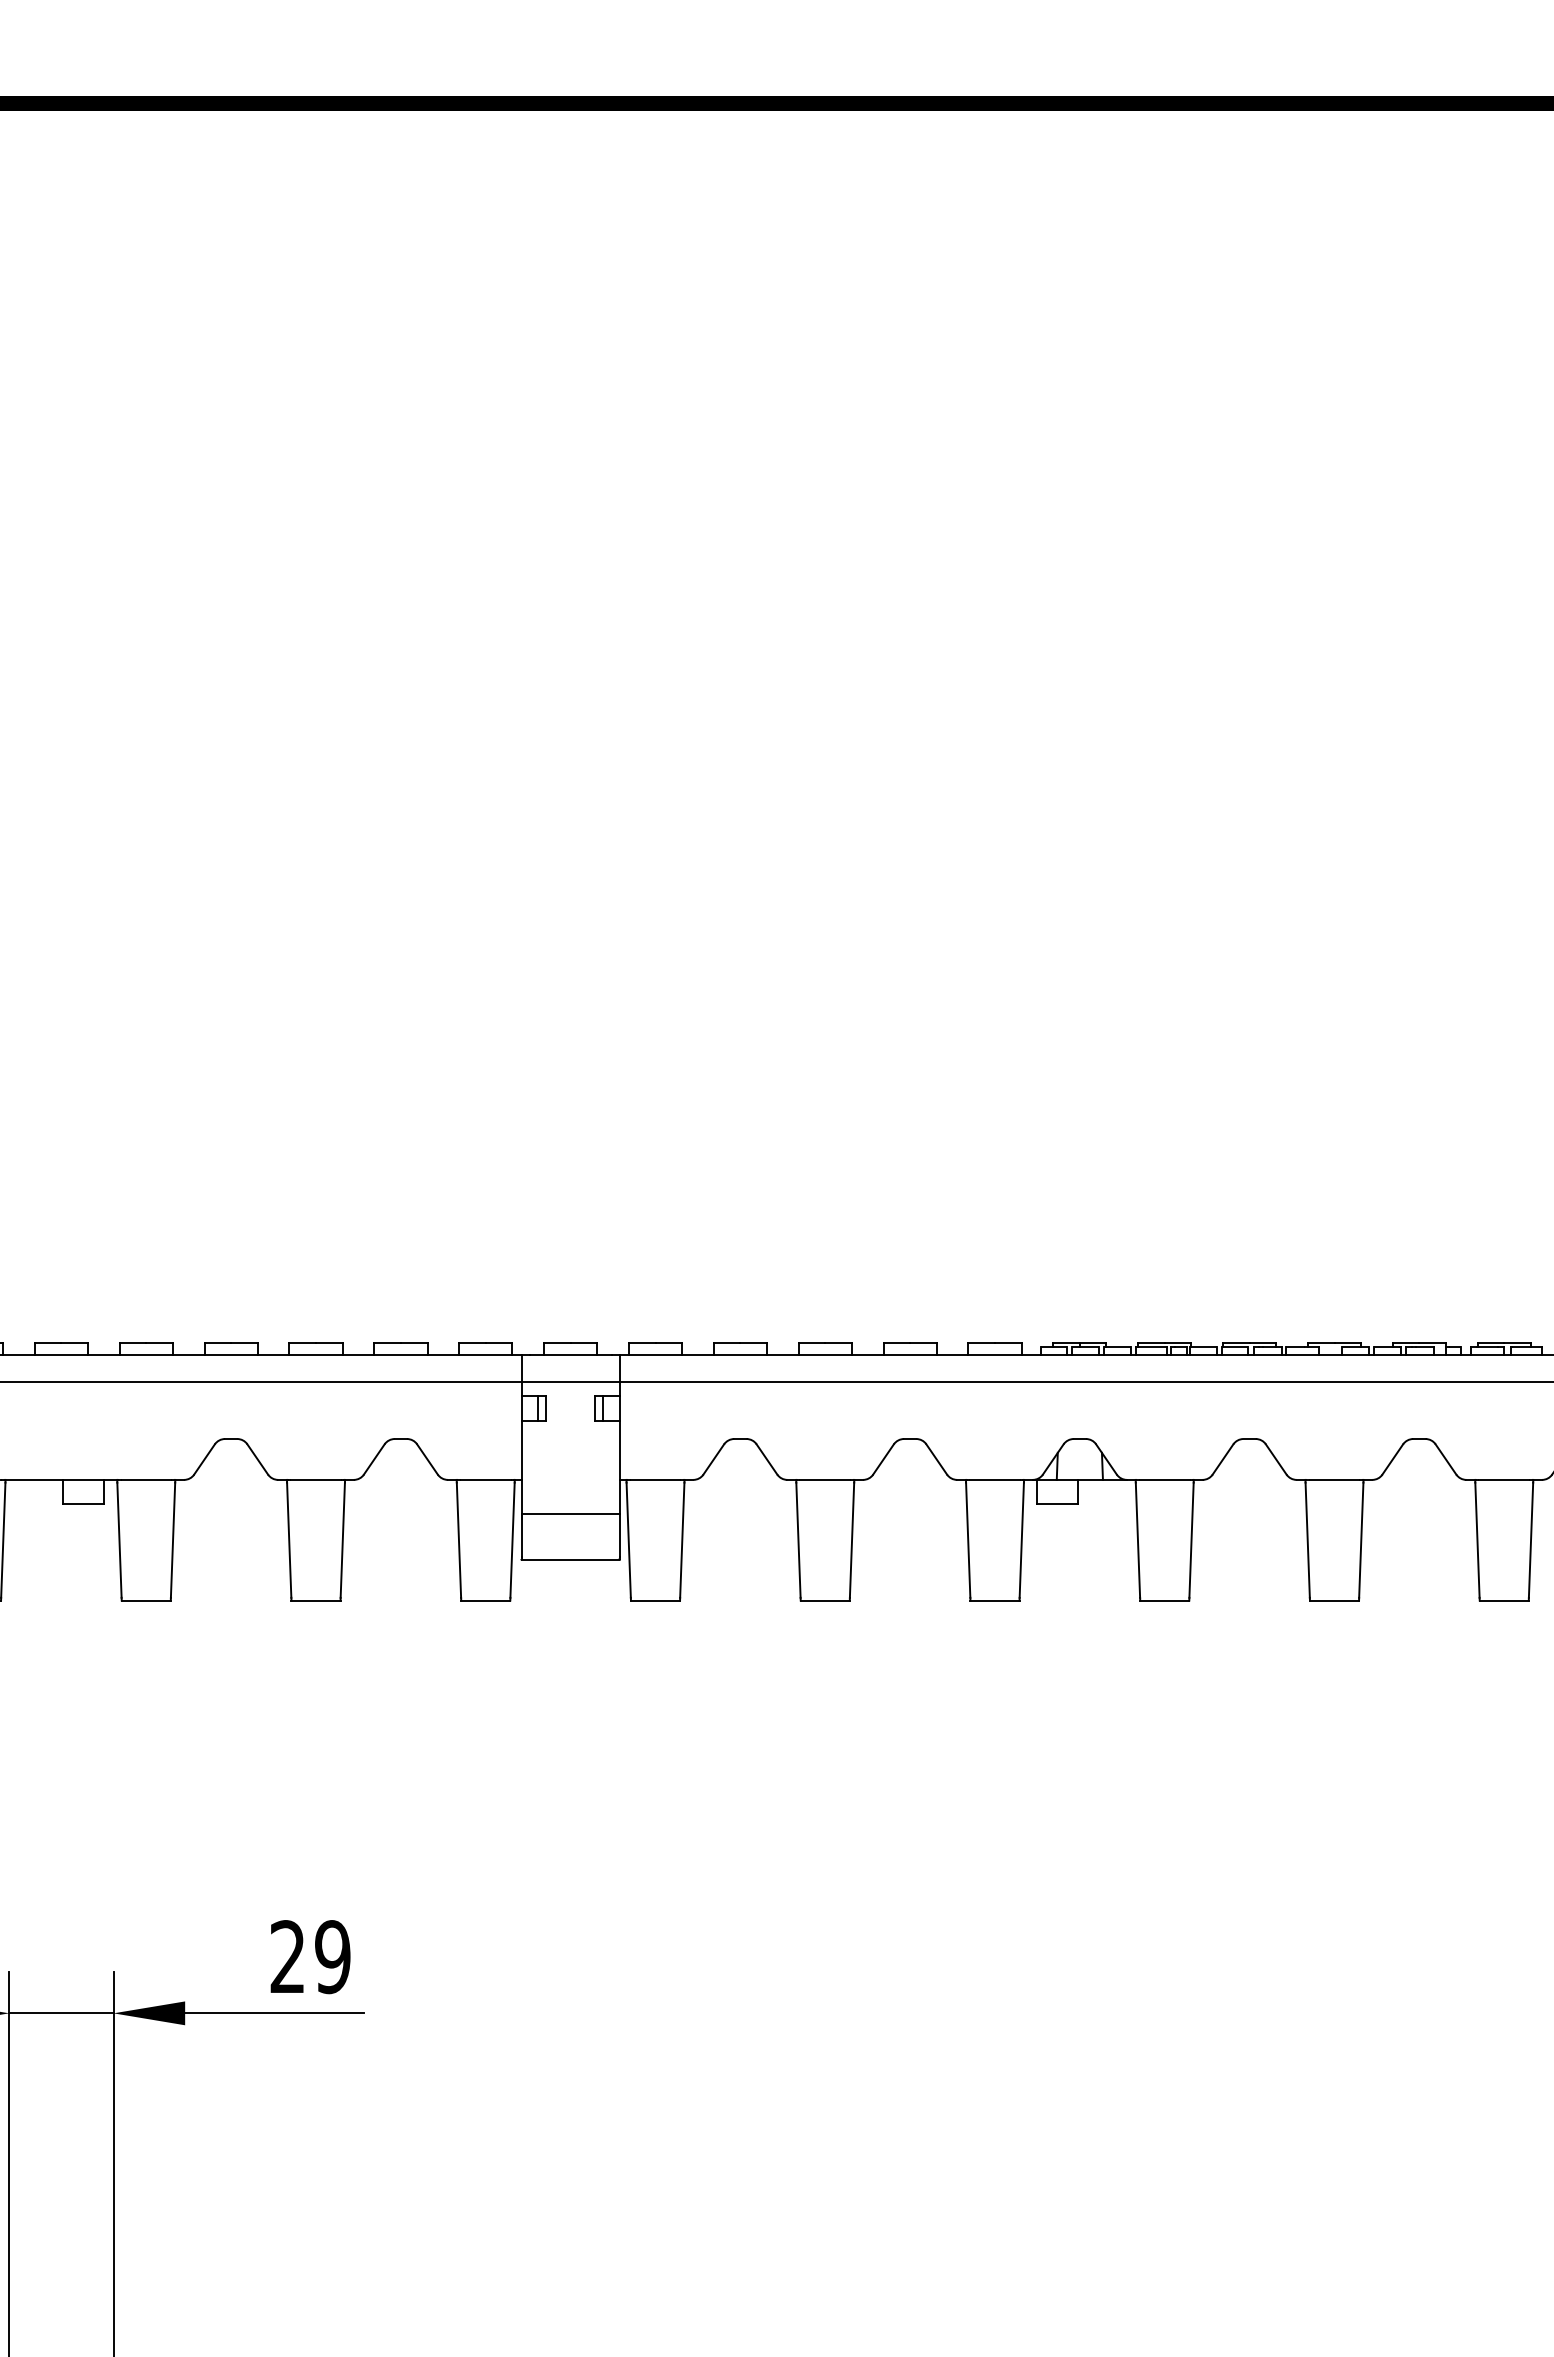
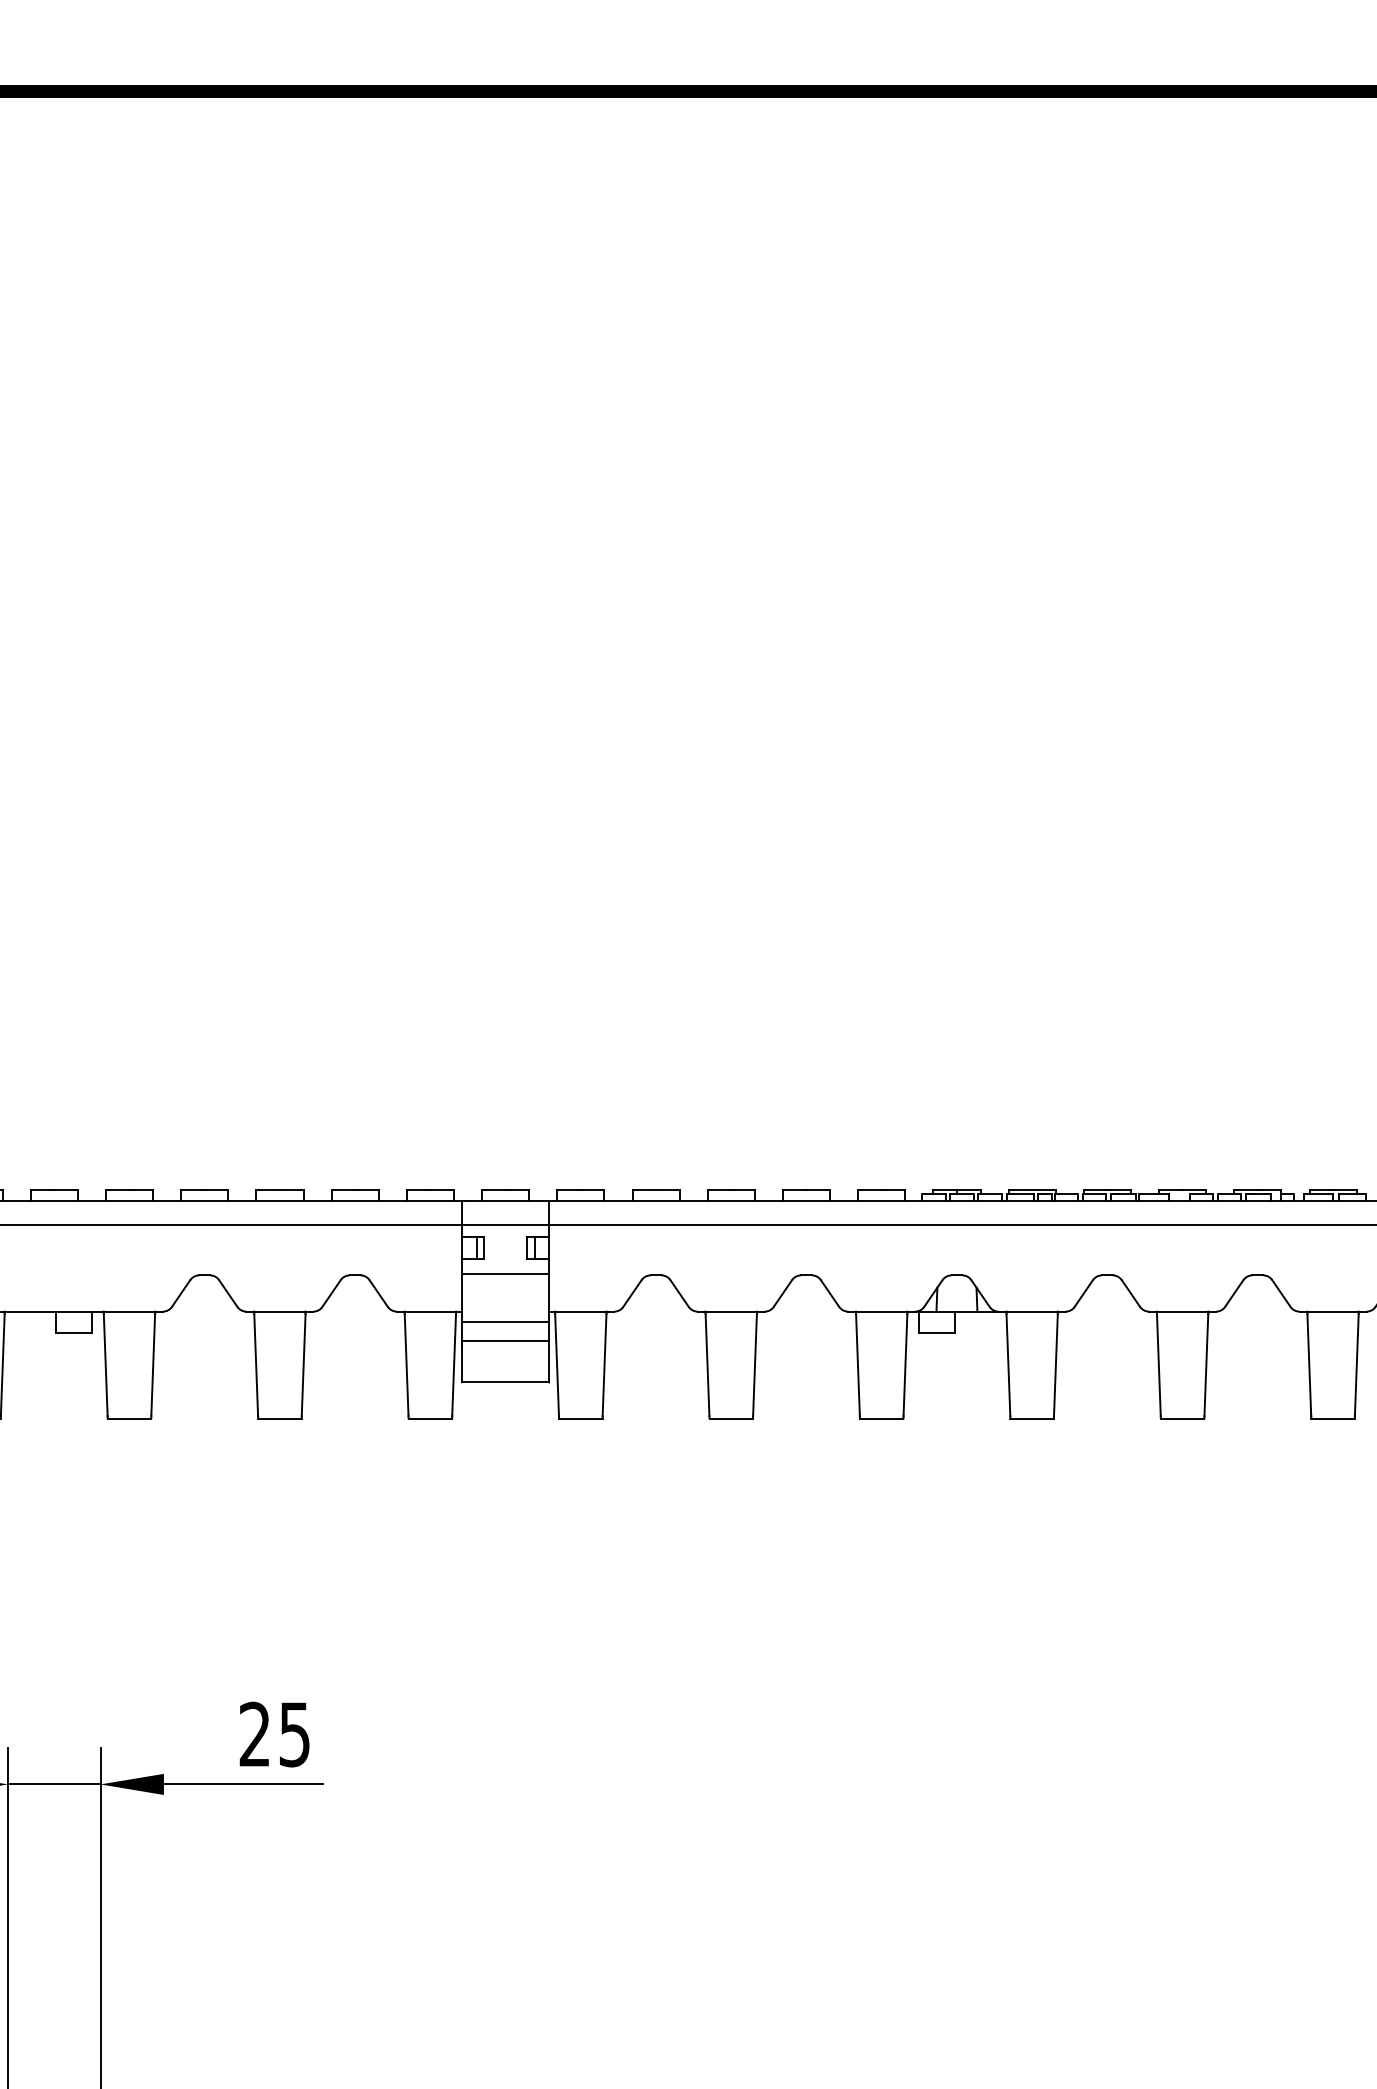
line: (570, 1436) -> (505, 1273), added
line: (570, 1491) -> (505, 1321), added
text: (332, 1956) -> (294, 1734), 29 -> 25

